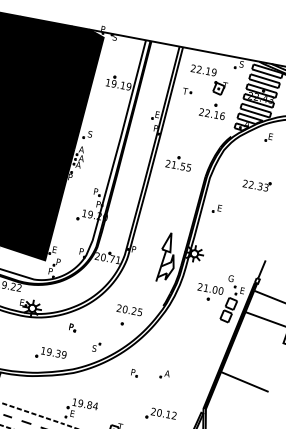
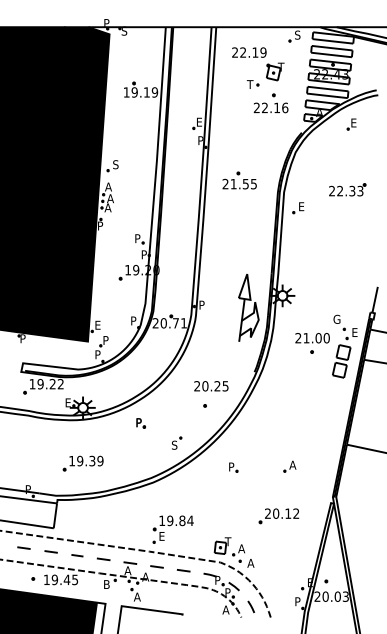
part: (187, 91) -> (252, 84), moved
part: (217, 209) -> (298, 208), moved
part: (50, 354) -> (82, 463), moved
part: (164, 374) -> (289, 466), moved

